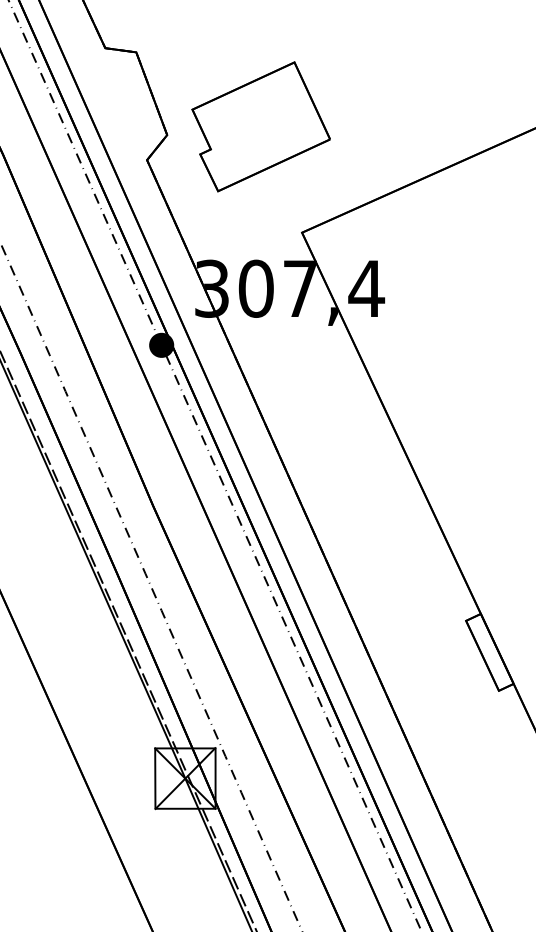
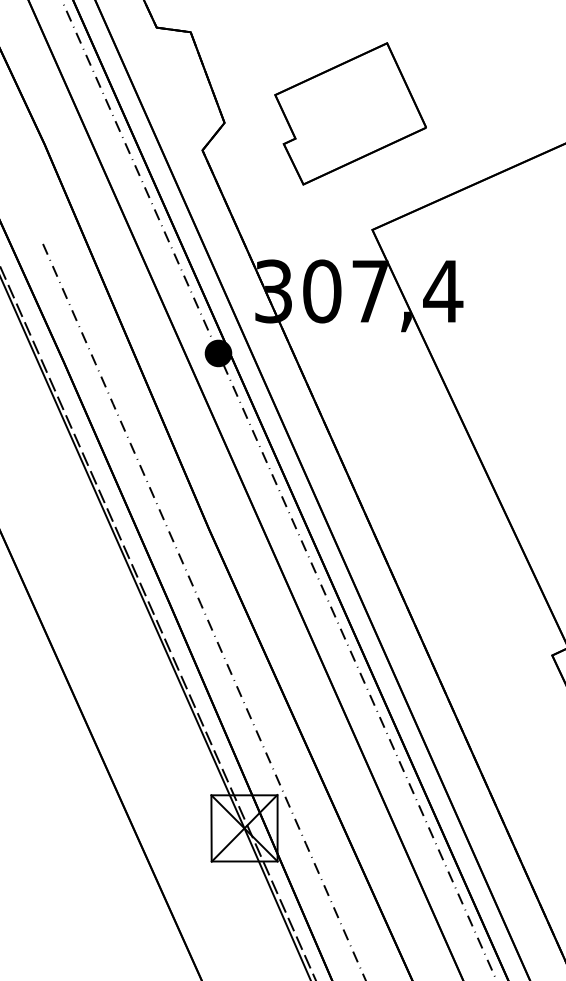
part: (260, 126) -> (349, 113), moved

